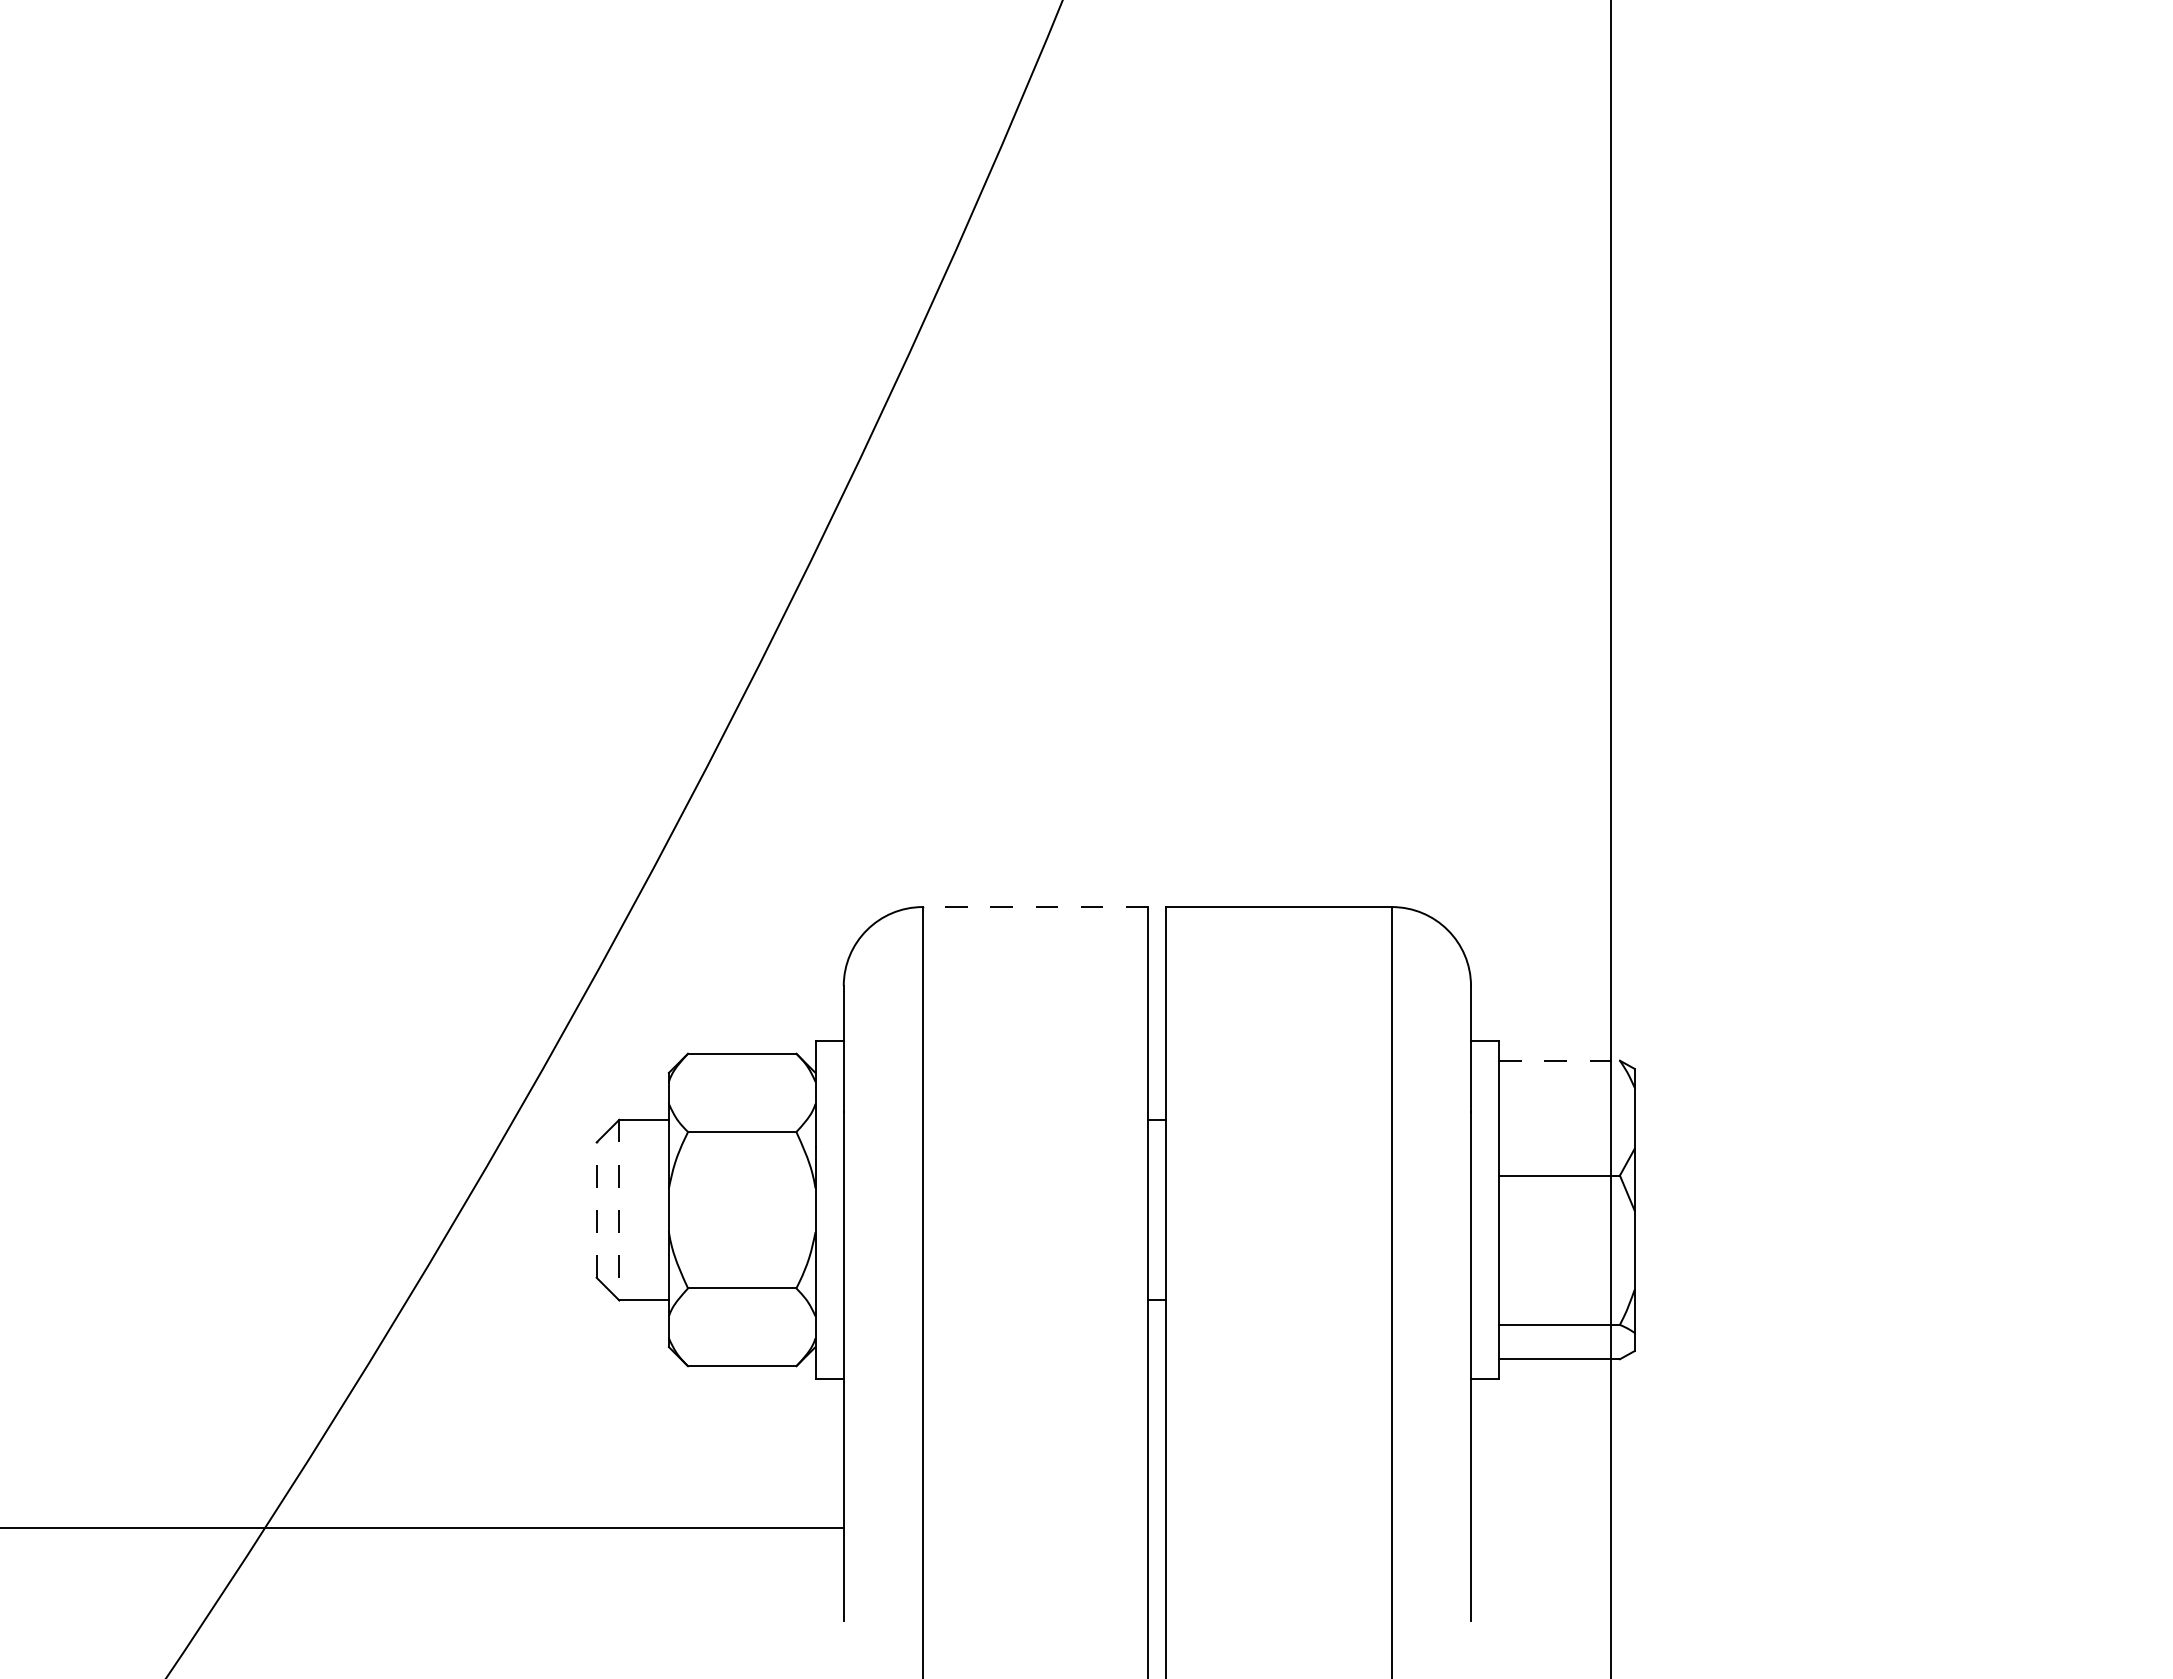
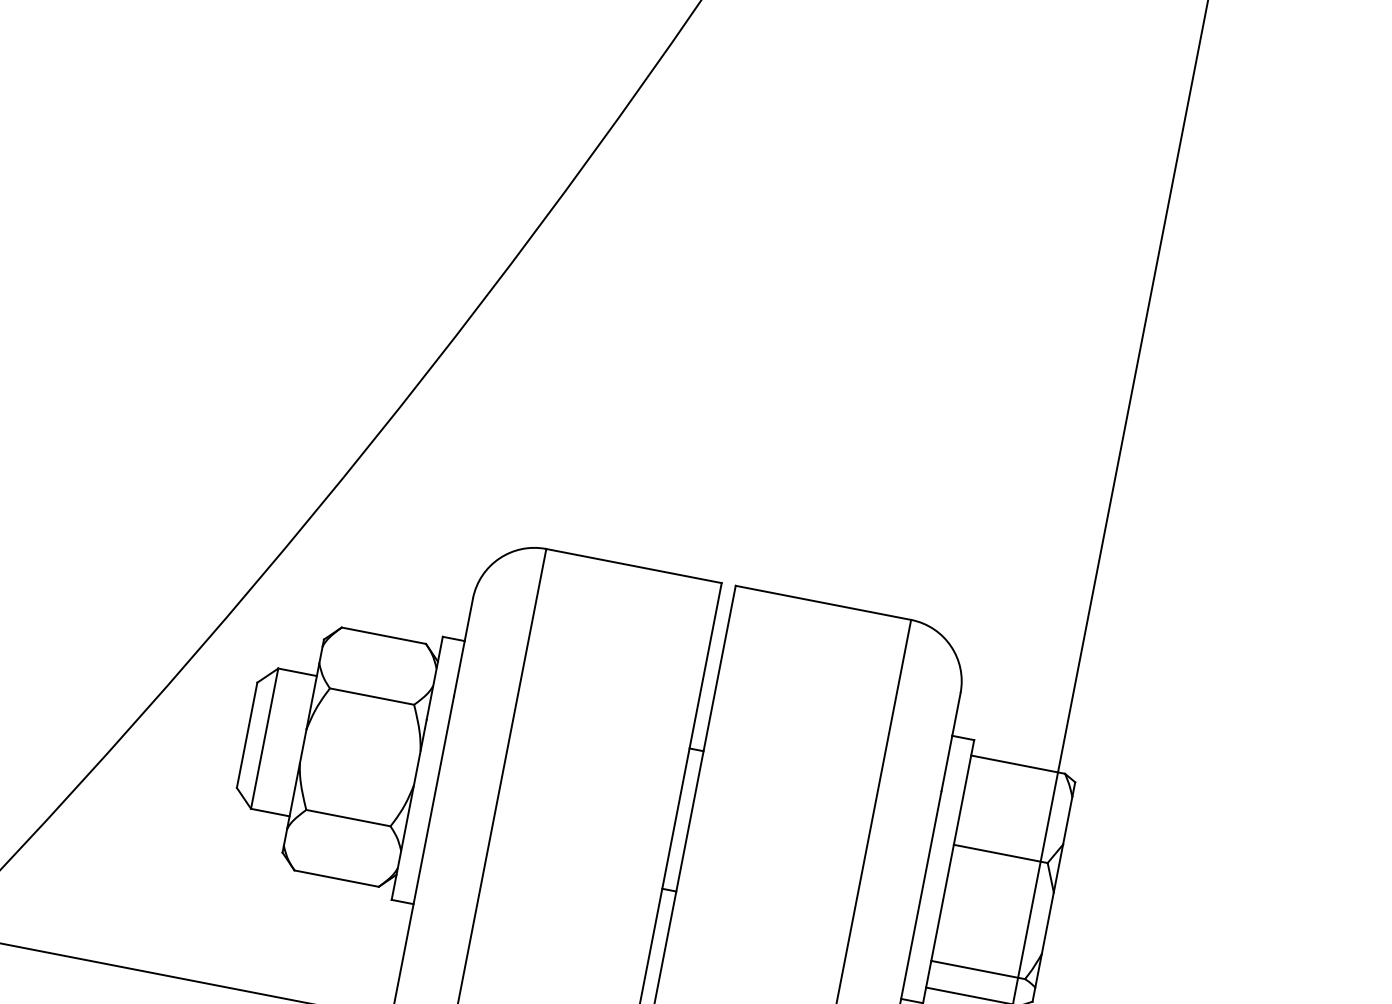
line: (1035, 907) -> (633, 566), dashed -> solid
line: (1560, 1060) -> (1018, 764), dashed -> solid
line: (596, 1210) -> (246, 735), dashed -> solid
line: (619, 1210) -> (264, 739), dashed -> solid

